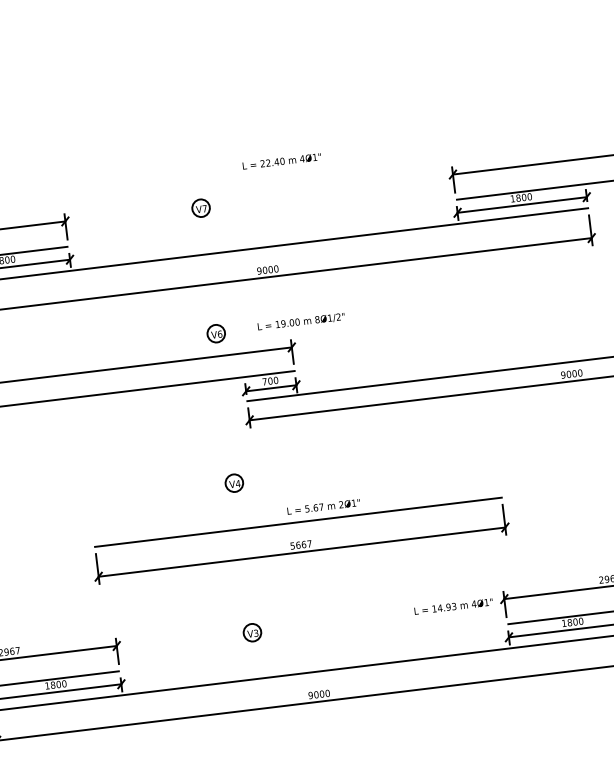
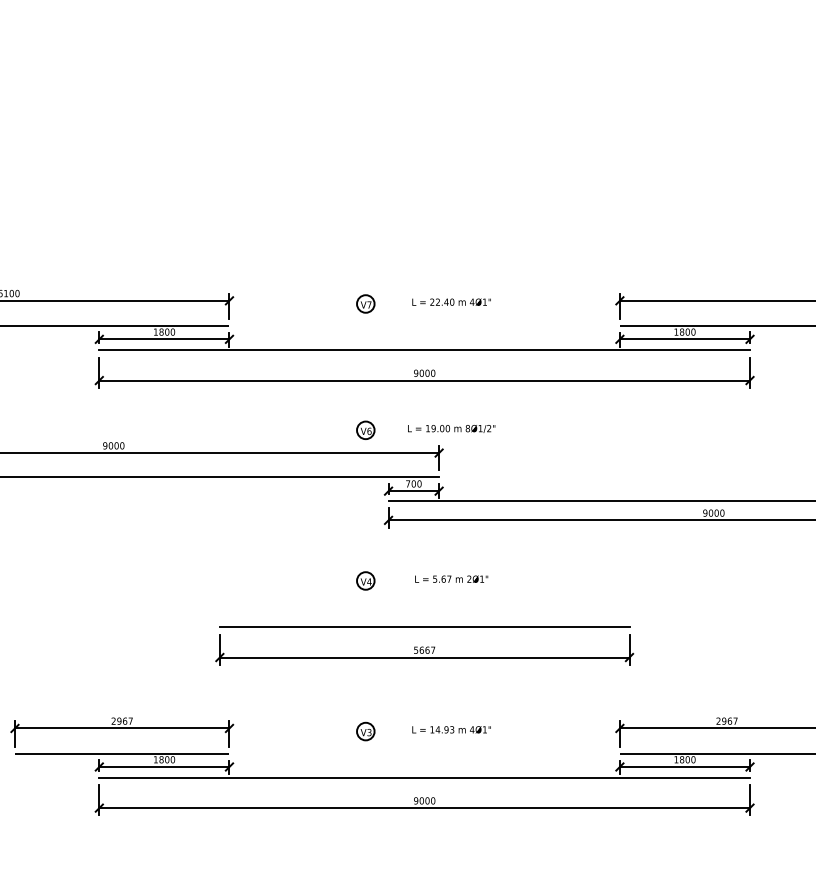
text: (281, 160) -> (451, 301), moved
text: (323, 506) -> (451, 578), moved
text: (453, 606) -> (451, 729), moved

